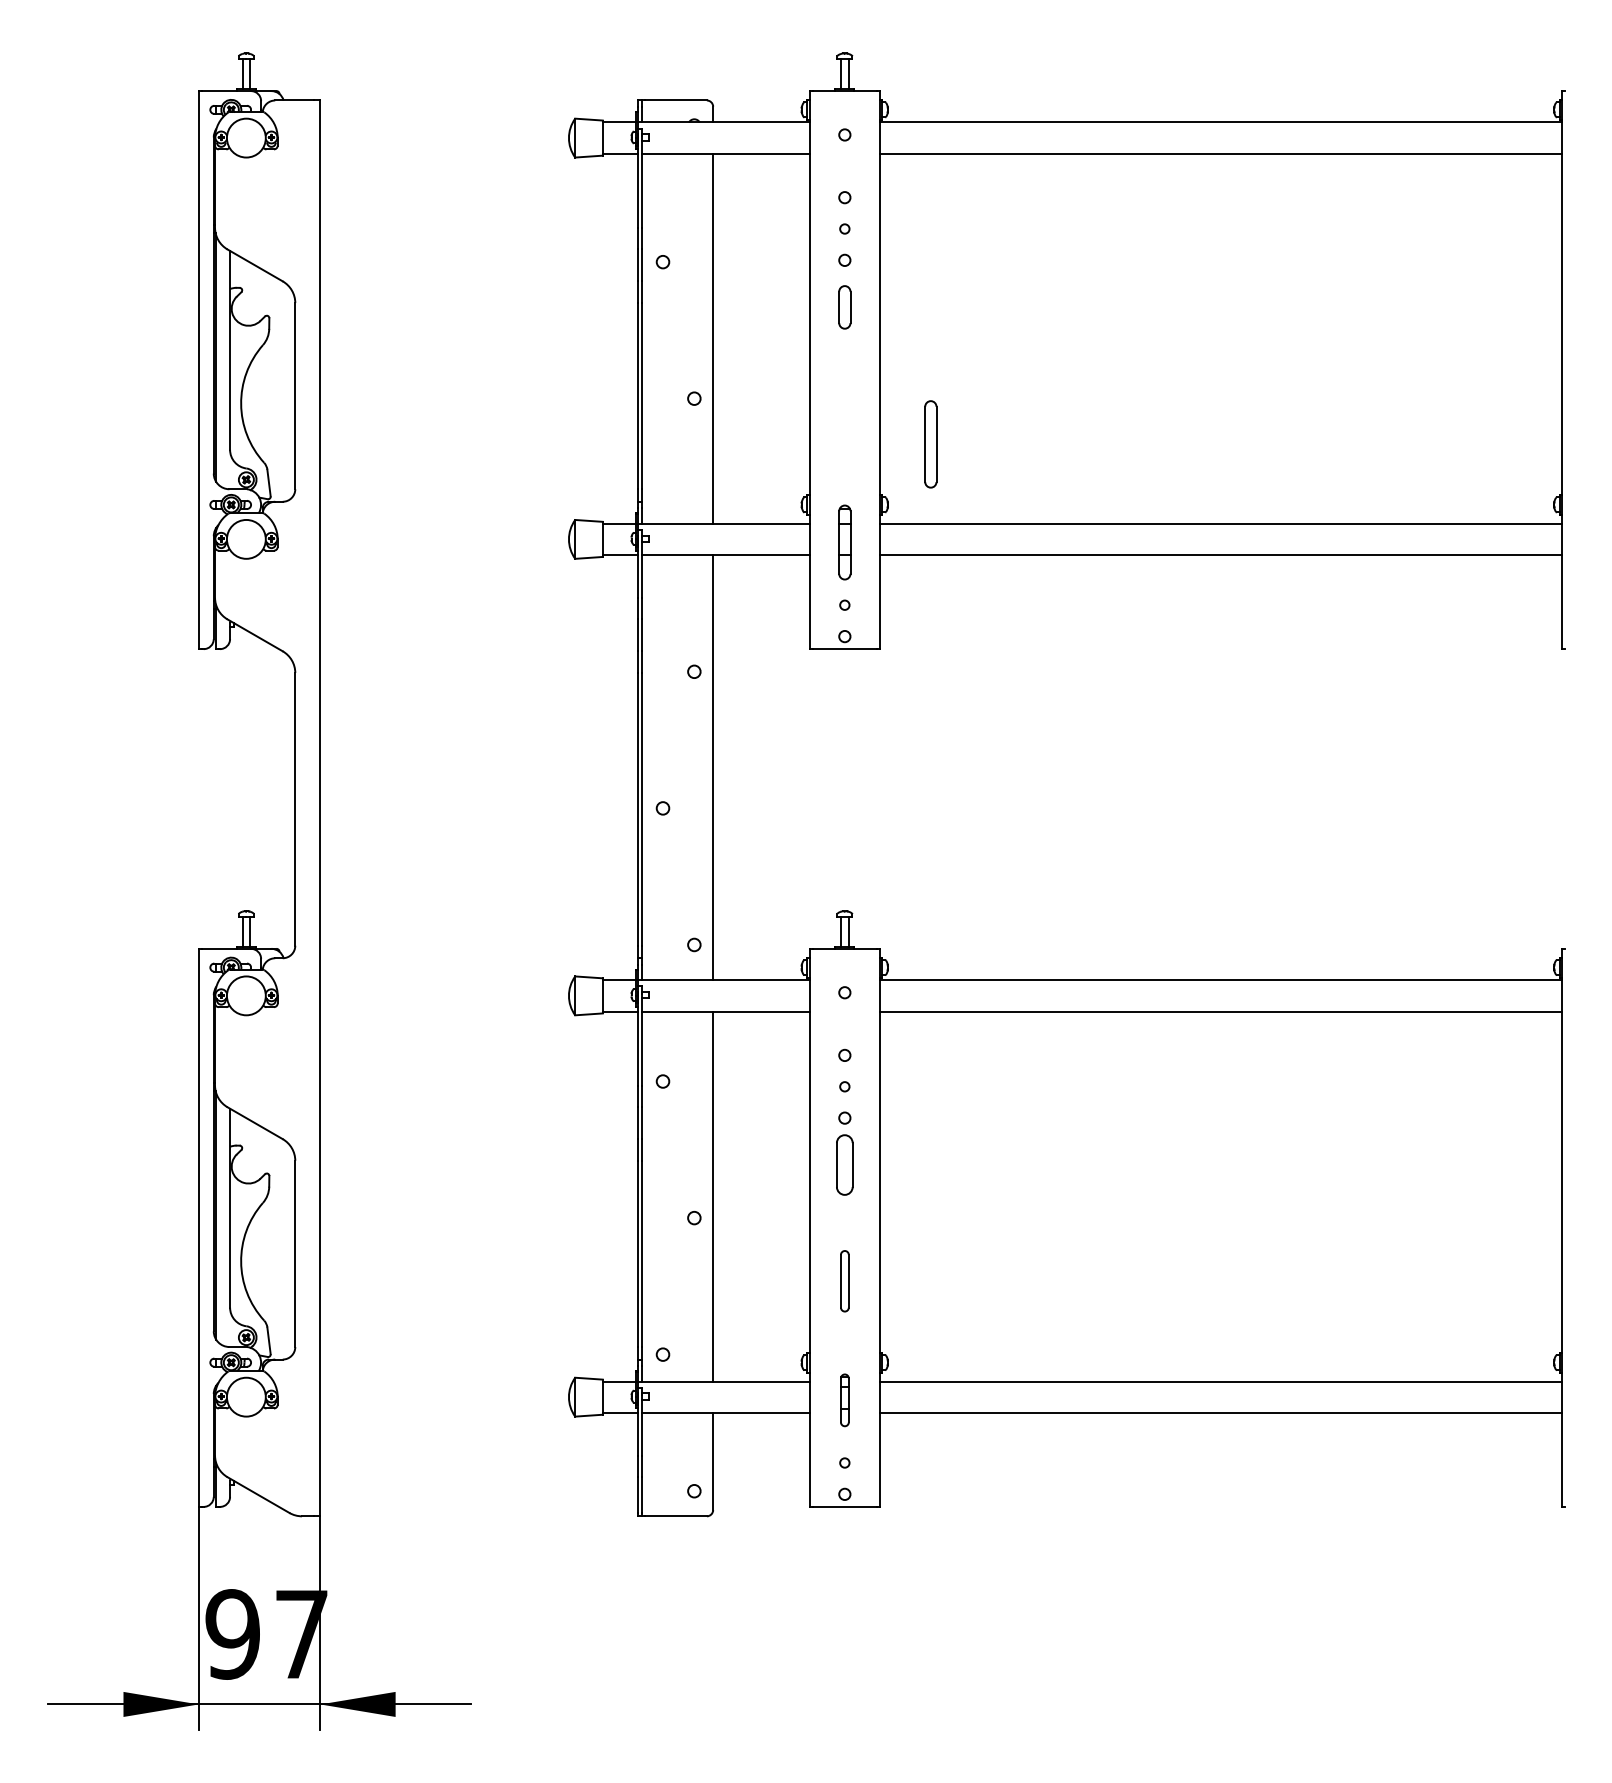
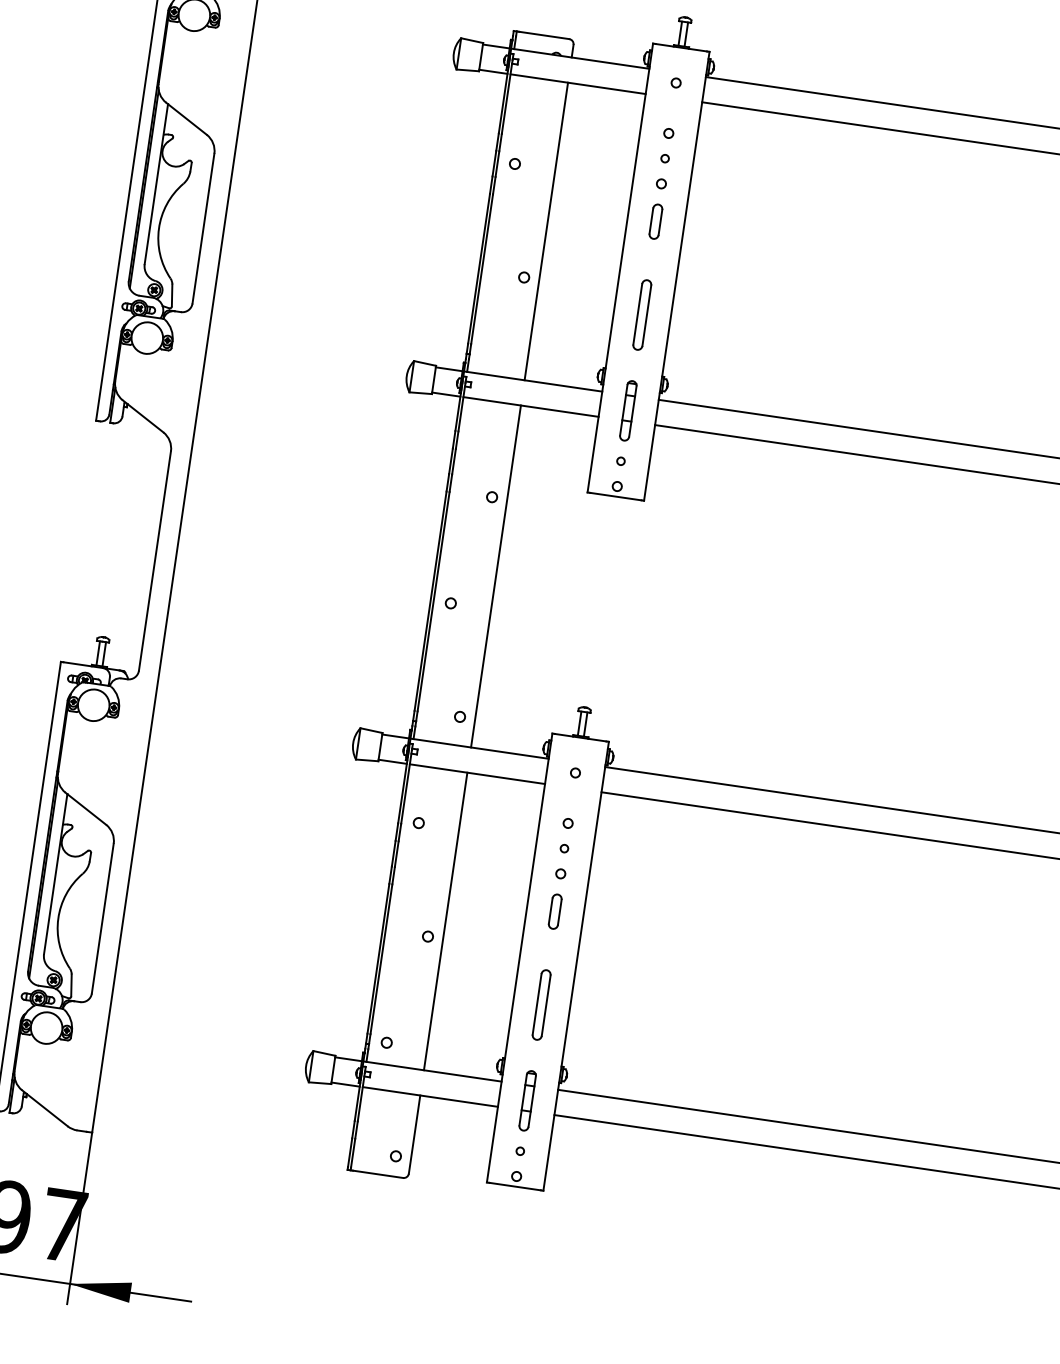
part: (930, 444) -> (642, 315), moved
part: (844, 1165) -> (554, 911), size x0.71
part: (844, 1281) -> (541, 1005), size x1.43
part: (844, 1400) -> (527, 1100), size x1.43

